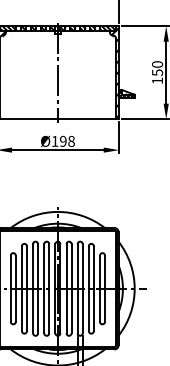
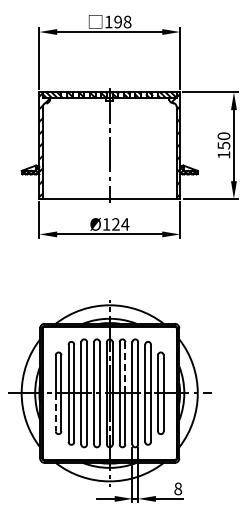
text: (67, 141) -> (120, 224), Ø198 -> Ø124
line: (71, 266) -> (125, 367), solid -> dashed
line: (10, 305) -> (55, 412), solid -> dashed

